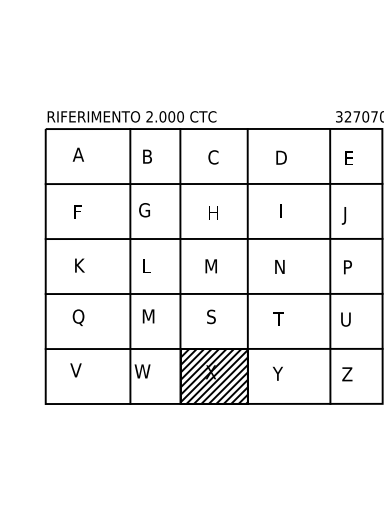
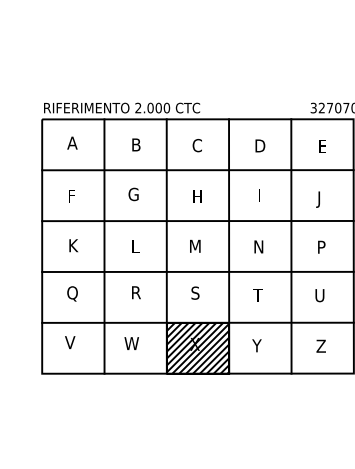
line: (130, 266) -> (104, 246), moved
line: (330, 266) -> (291, 246), moved
text: (148, 316) -> (137, 292), M -> R

